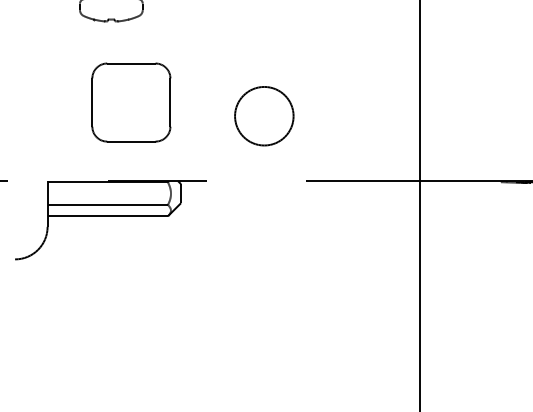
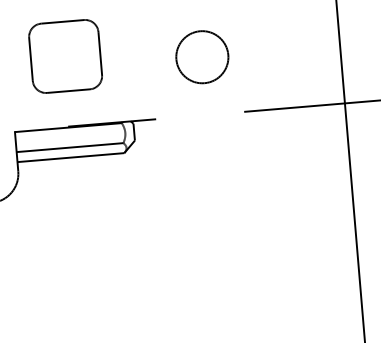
part: (131, 102) -> (65, 56), moved

